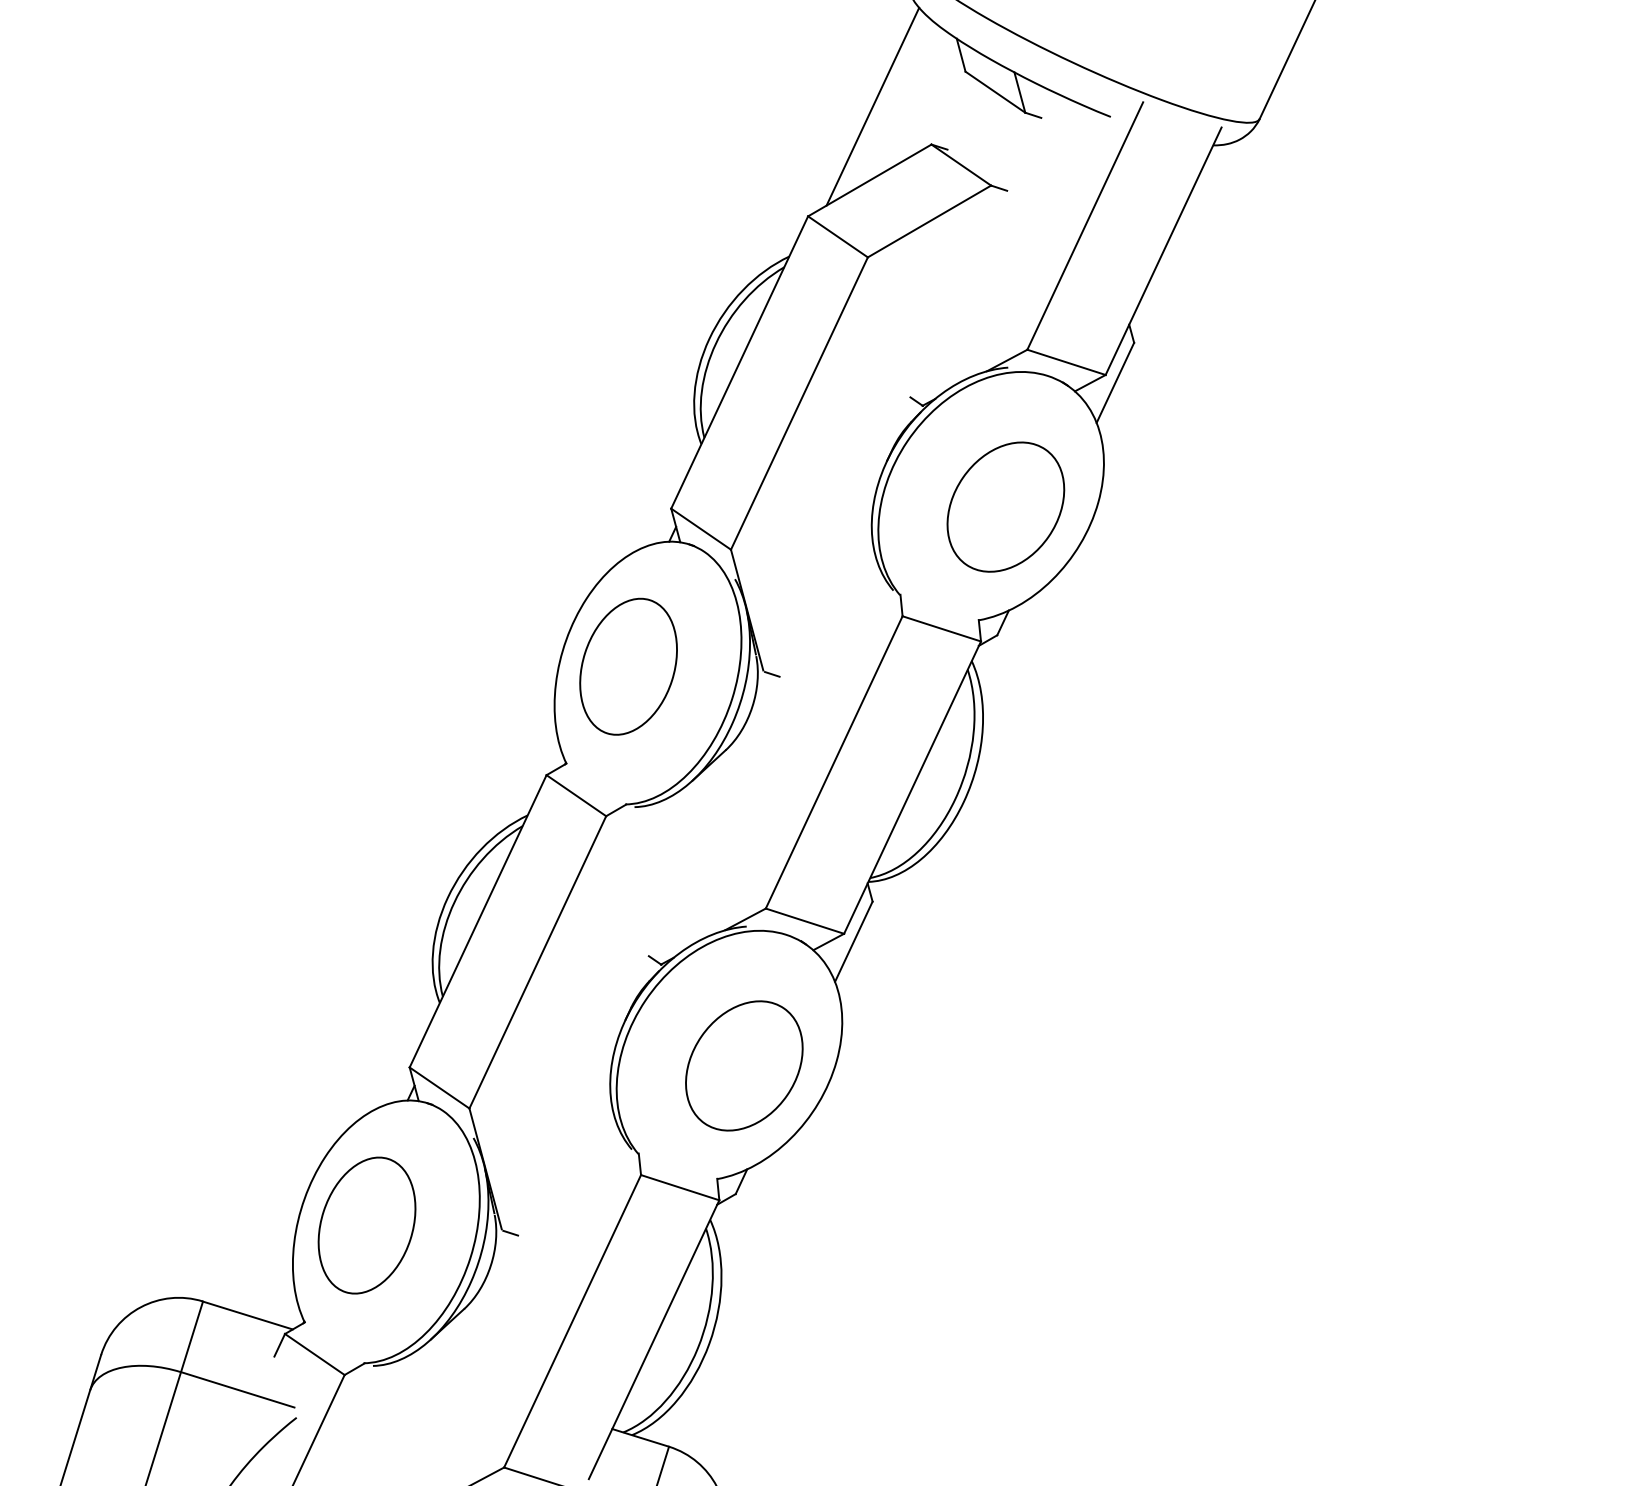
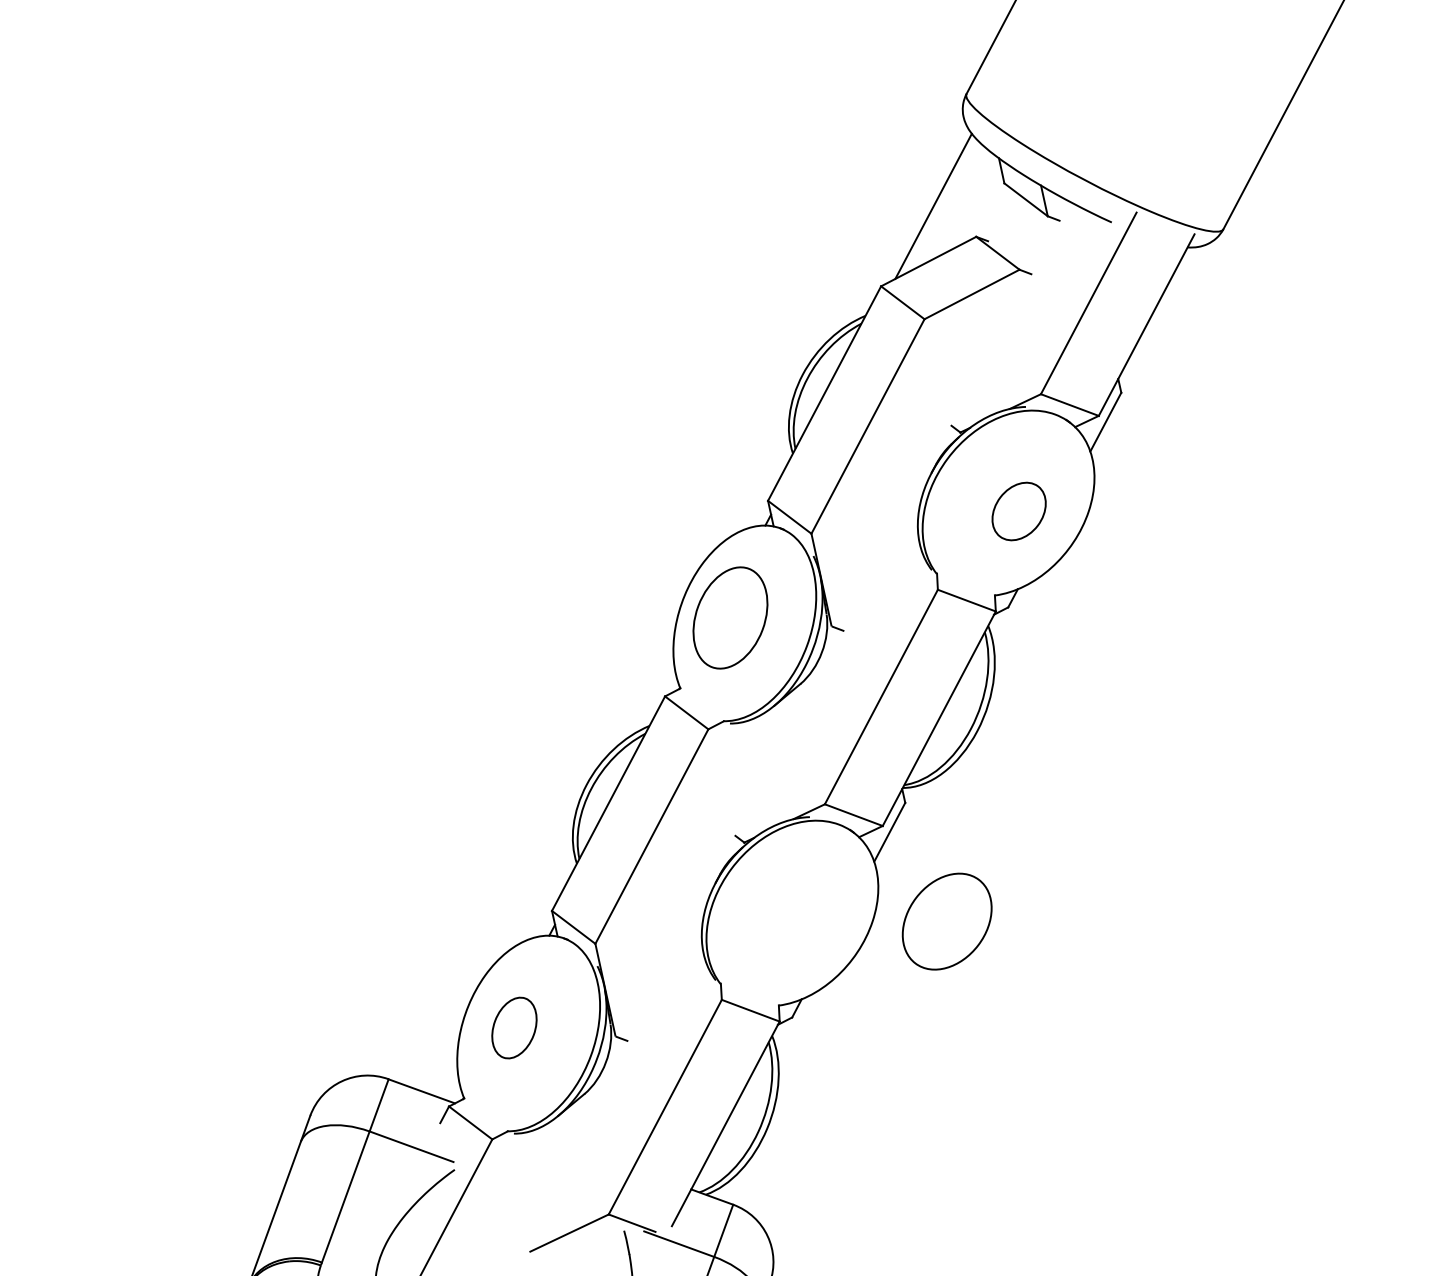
part: (1004, 507) -> (1018, 511), size x0.6
part: (743, 1065) -> (946, 921), moved
part: (367, 1224) -> (514, 1027), size x0.6

